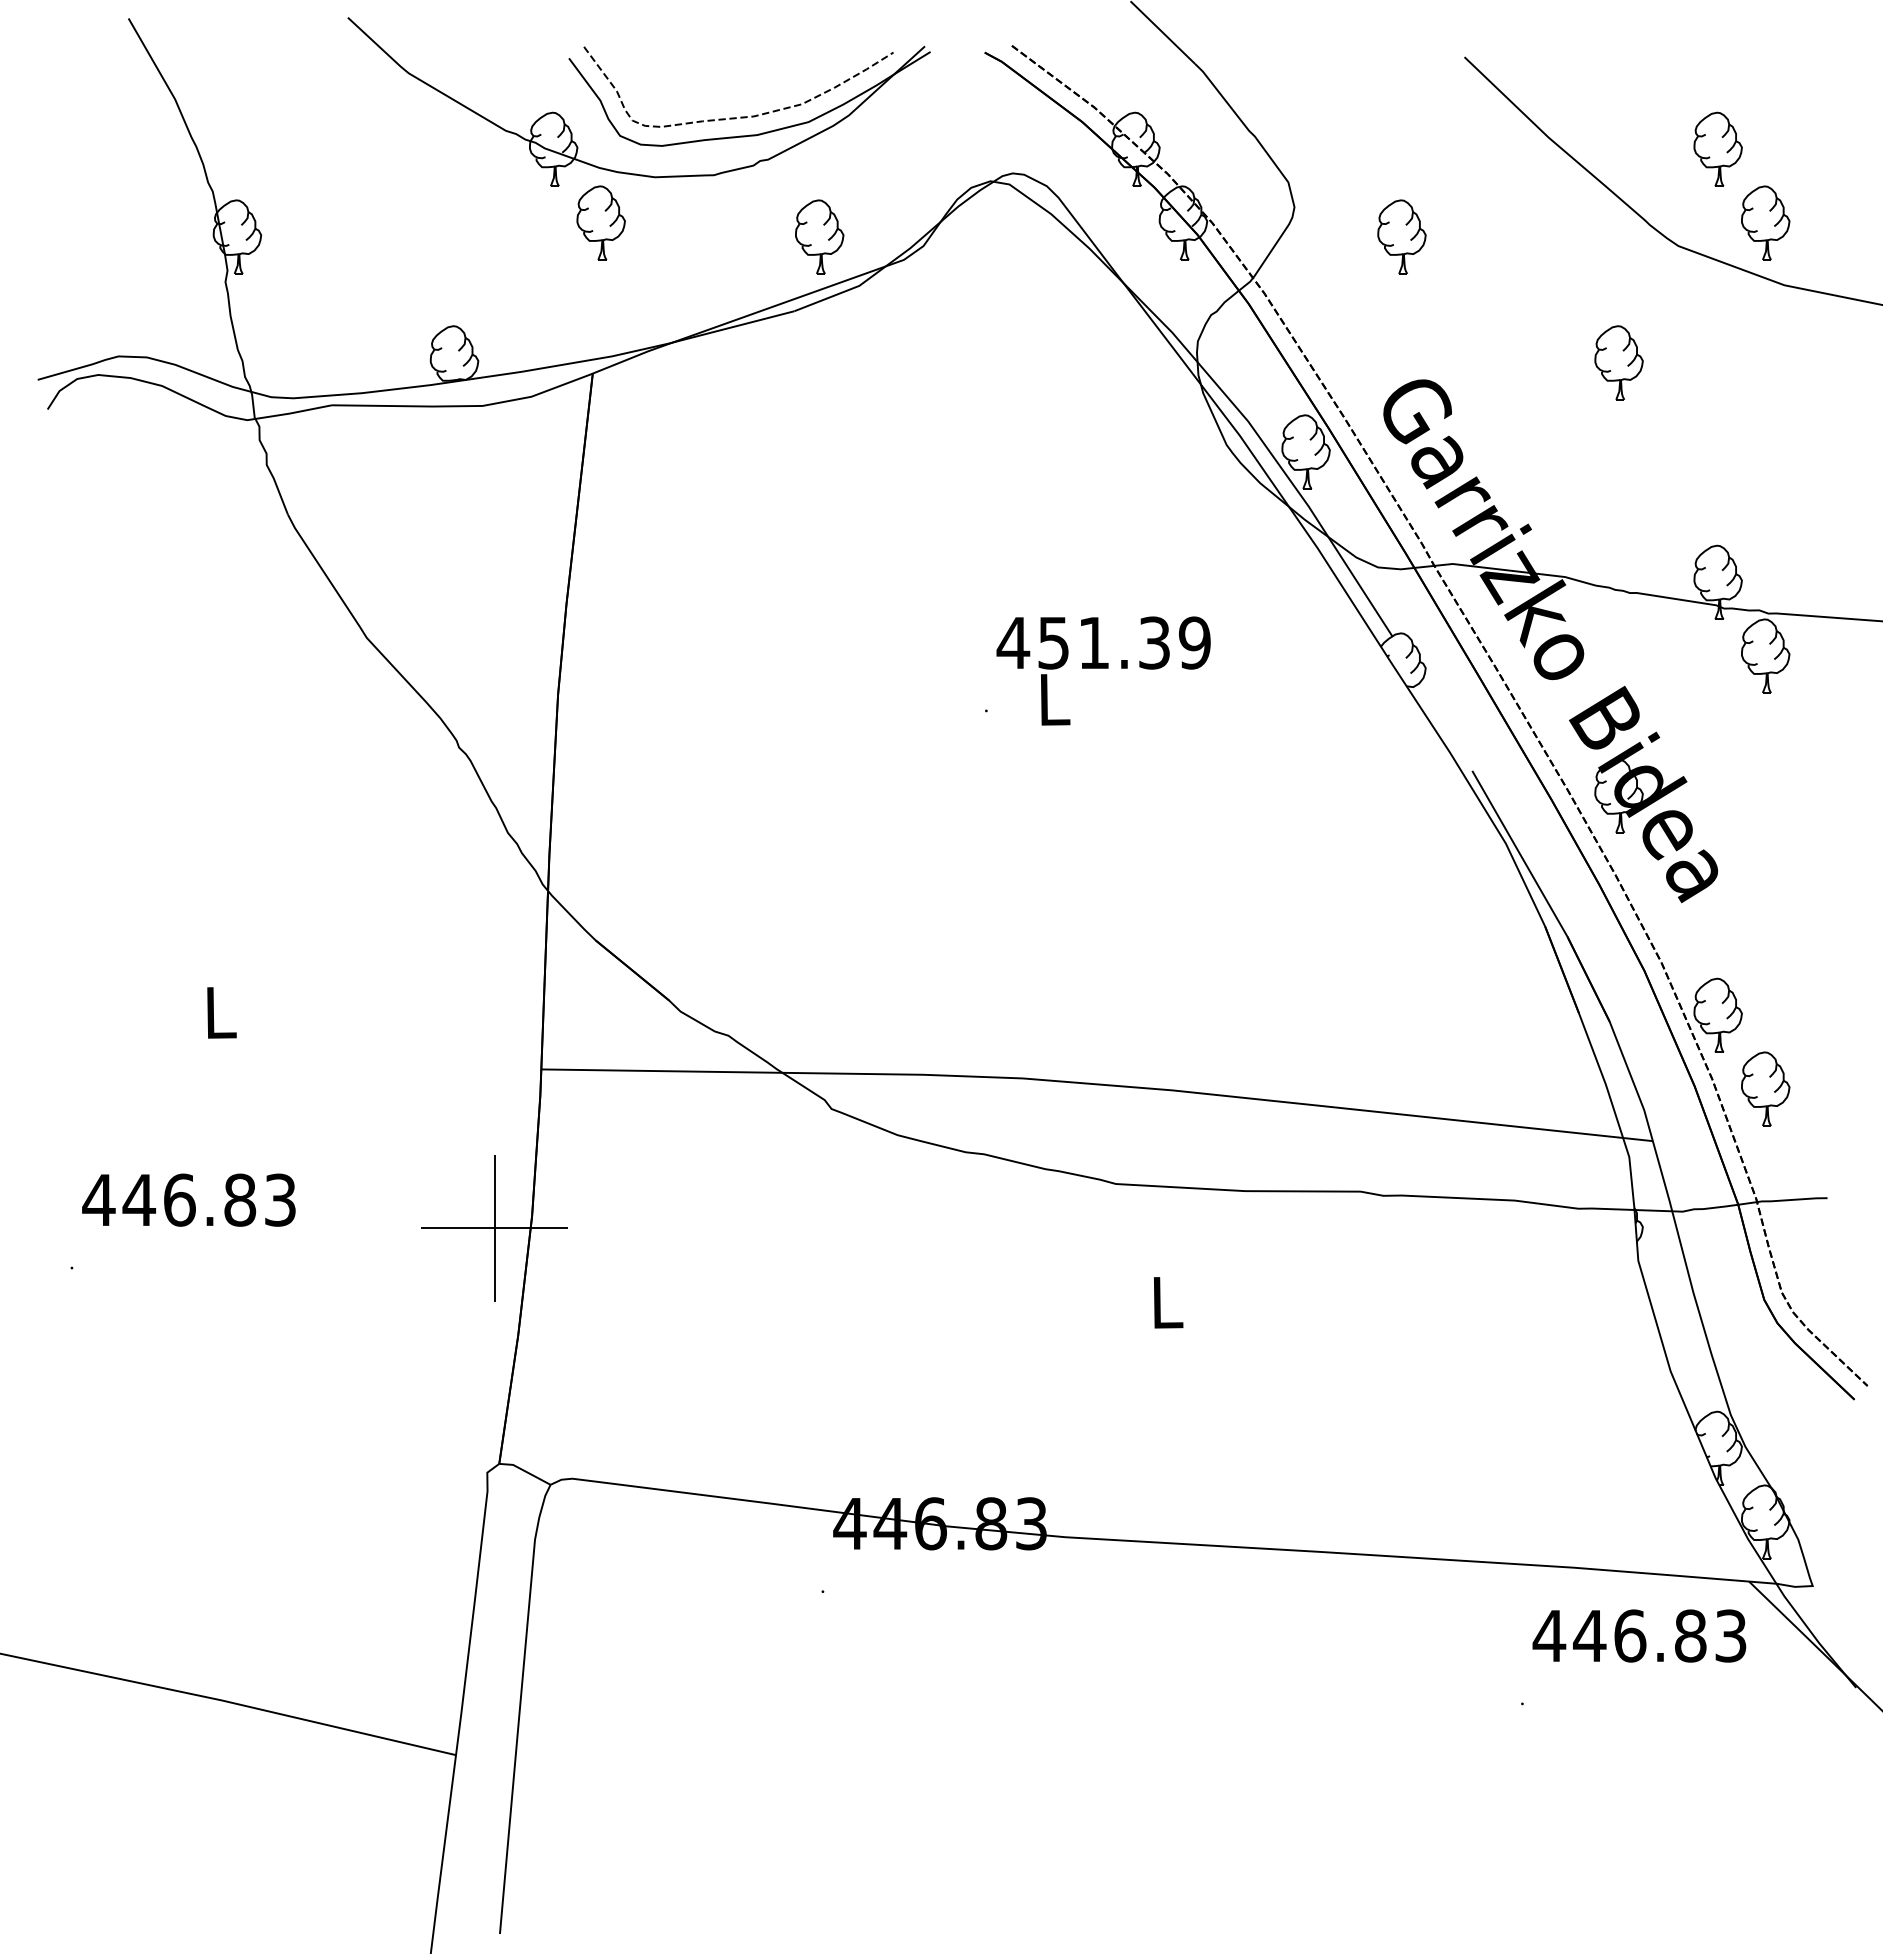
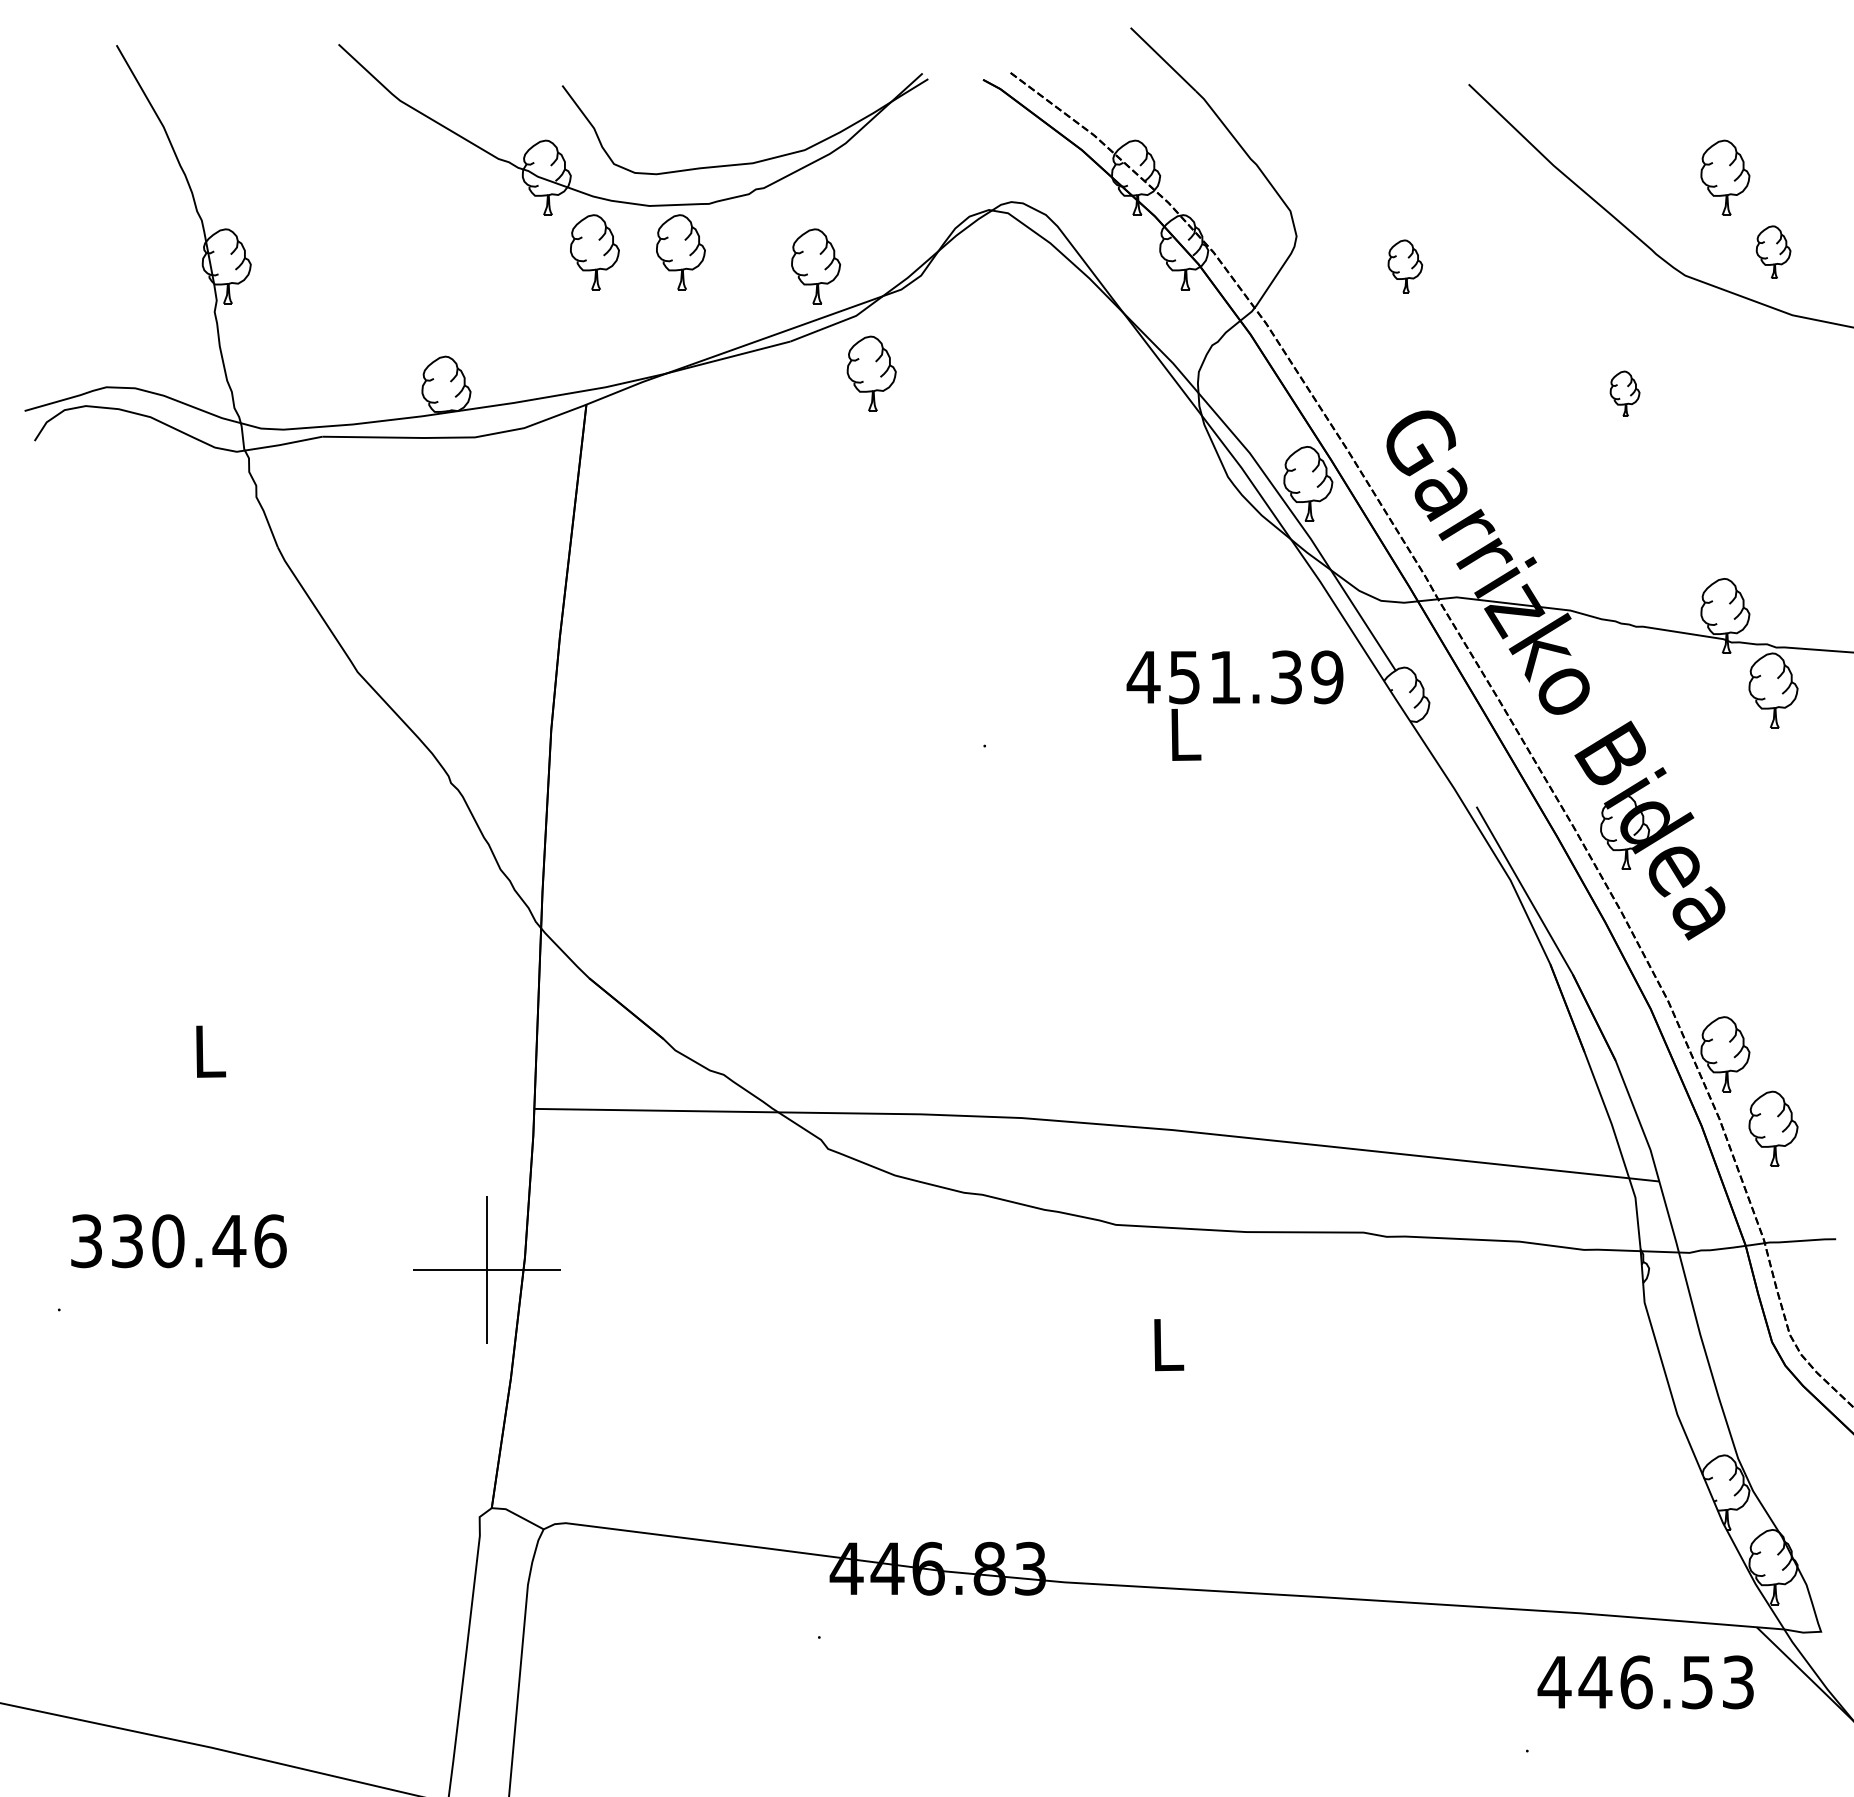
curve: (740, 116) -> (735, 144), removed
part: (685, 222) -> (680, 251), added
part: (1765, 222) -> (1773, 251), size x0.7
part: (1401, 236) -> (1404, 265), size x0.7
part: (874, 342) -> (871, 373), added
part: (1618, 362) -> (1624, 393), size x0.6
text: (1103, 670) -> (1234, 705), moved
text: (189, 1199) -> (178, 1240), 446.83 -> 330.46
text: (1690, 1635) -> (1697, 1681), 446.83 -> 446.53

